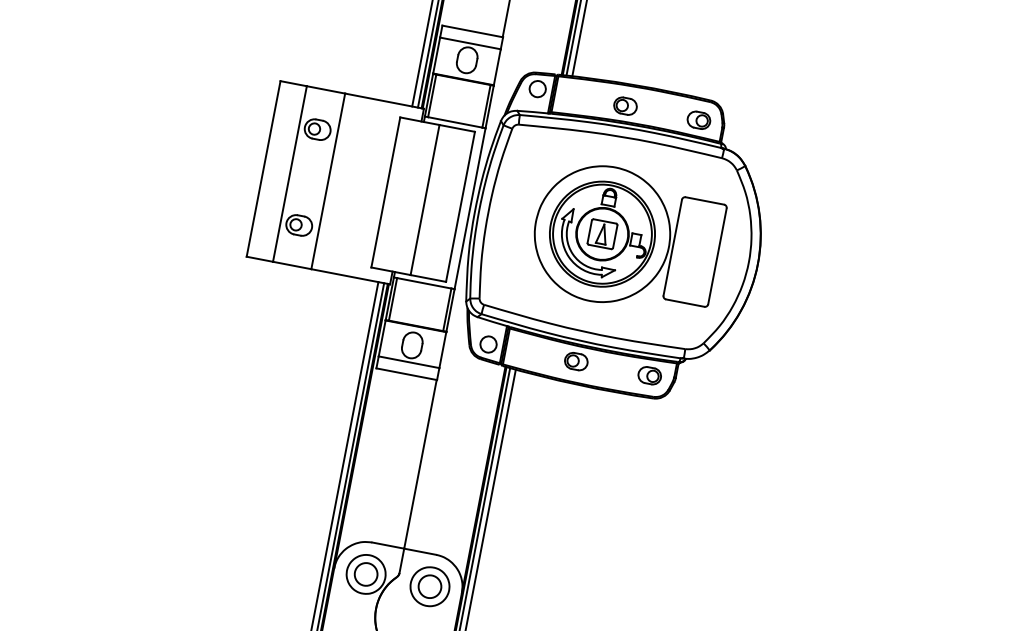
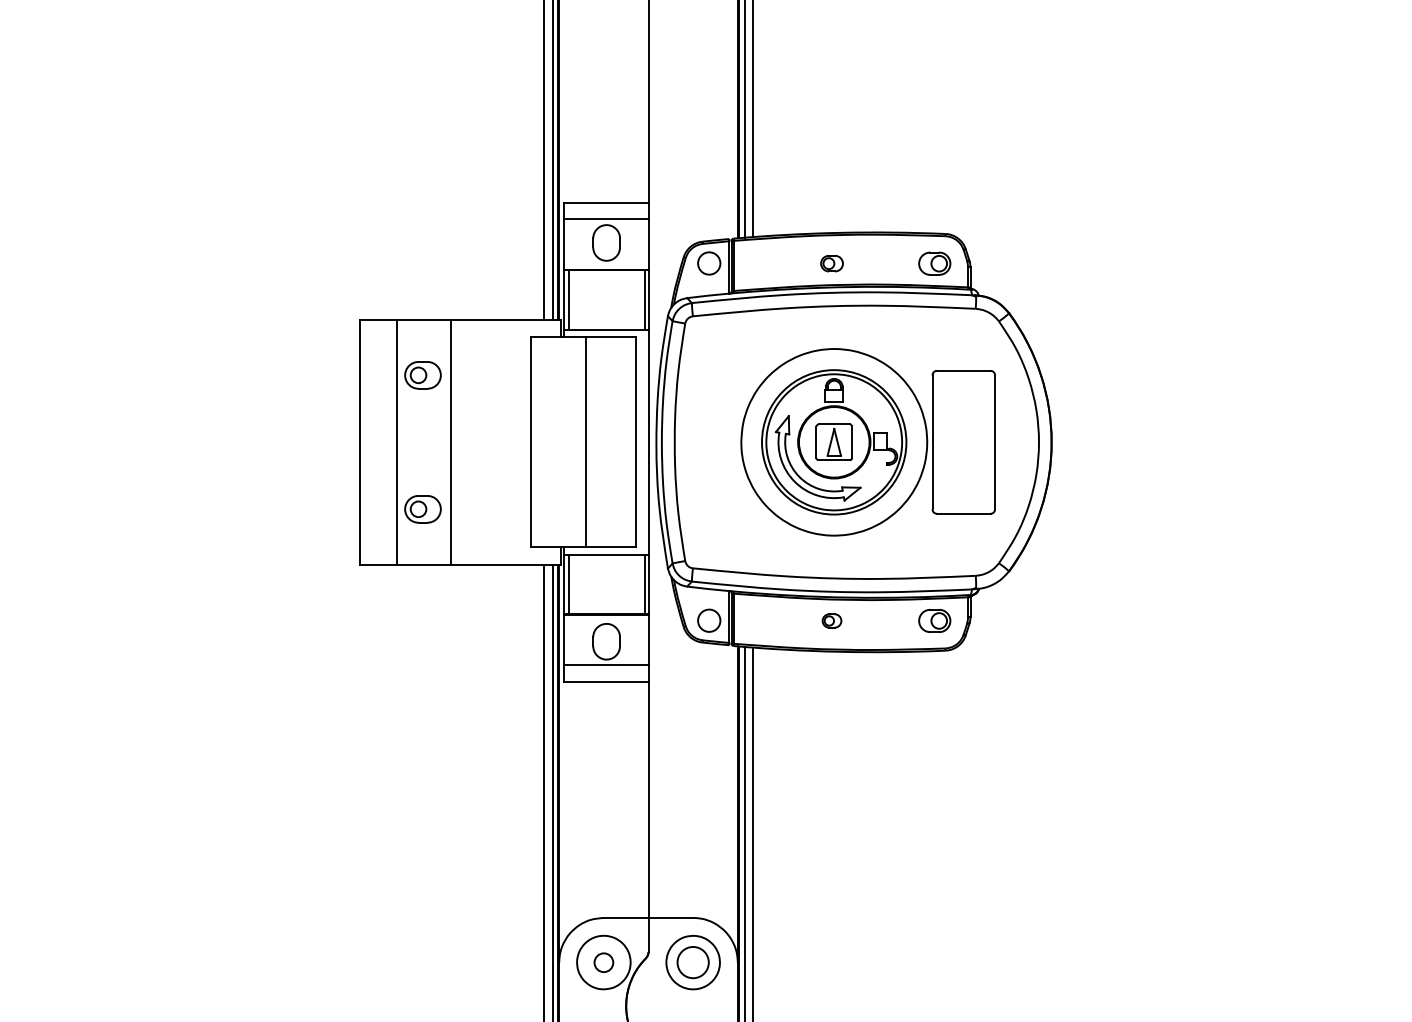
part: (625, 105) -> (831, 263), size x0.7
part: (575, 361) -> (831, 620), size x0.6
circle: (365, 574) -> (603, 962), size x0.6

